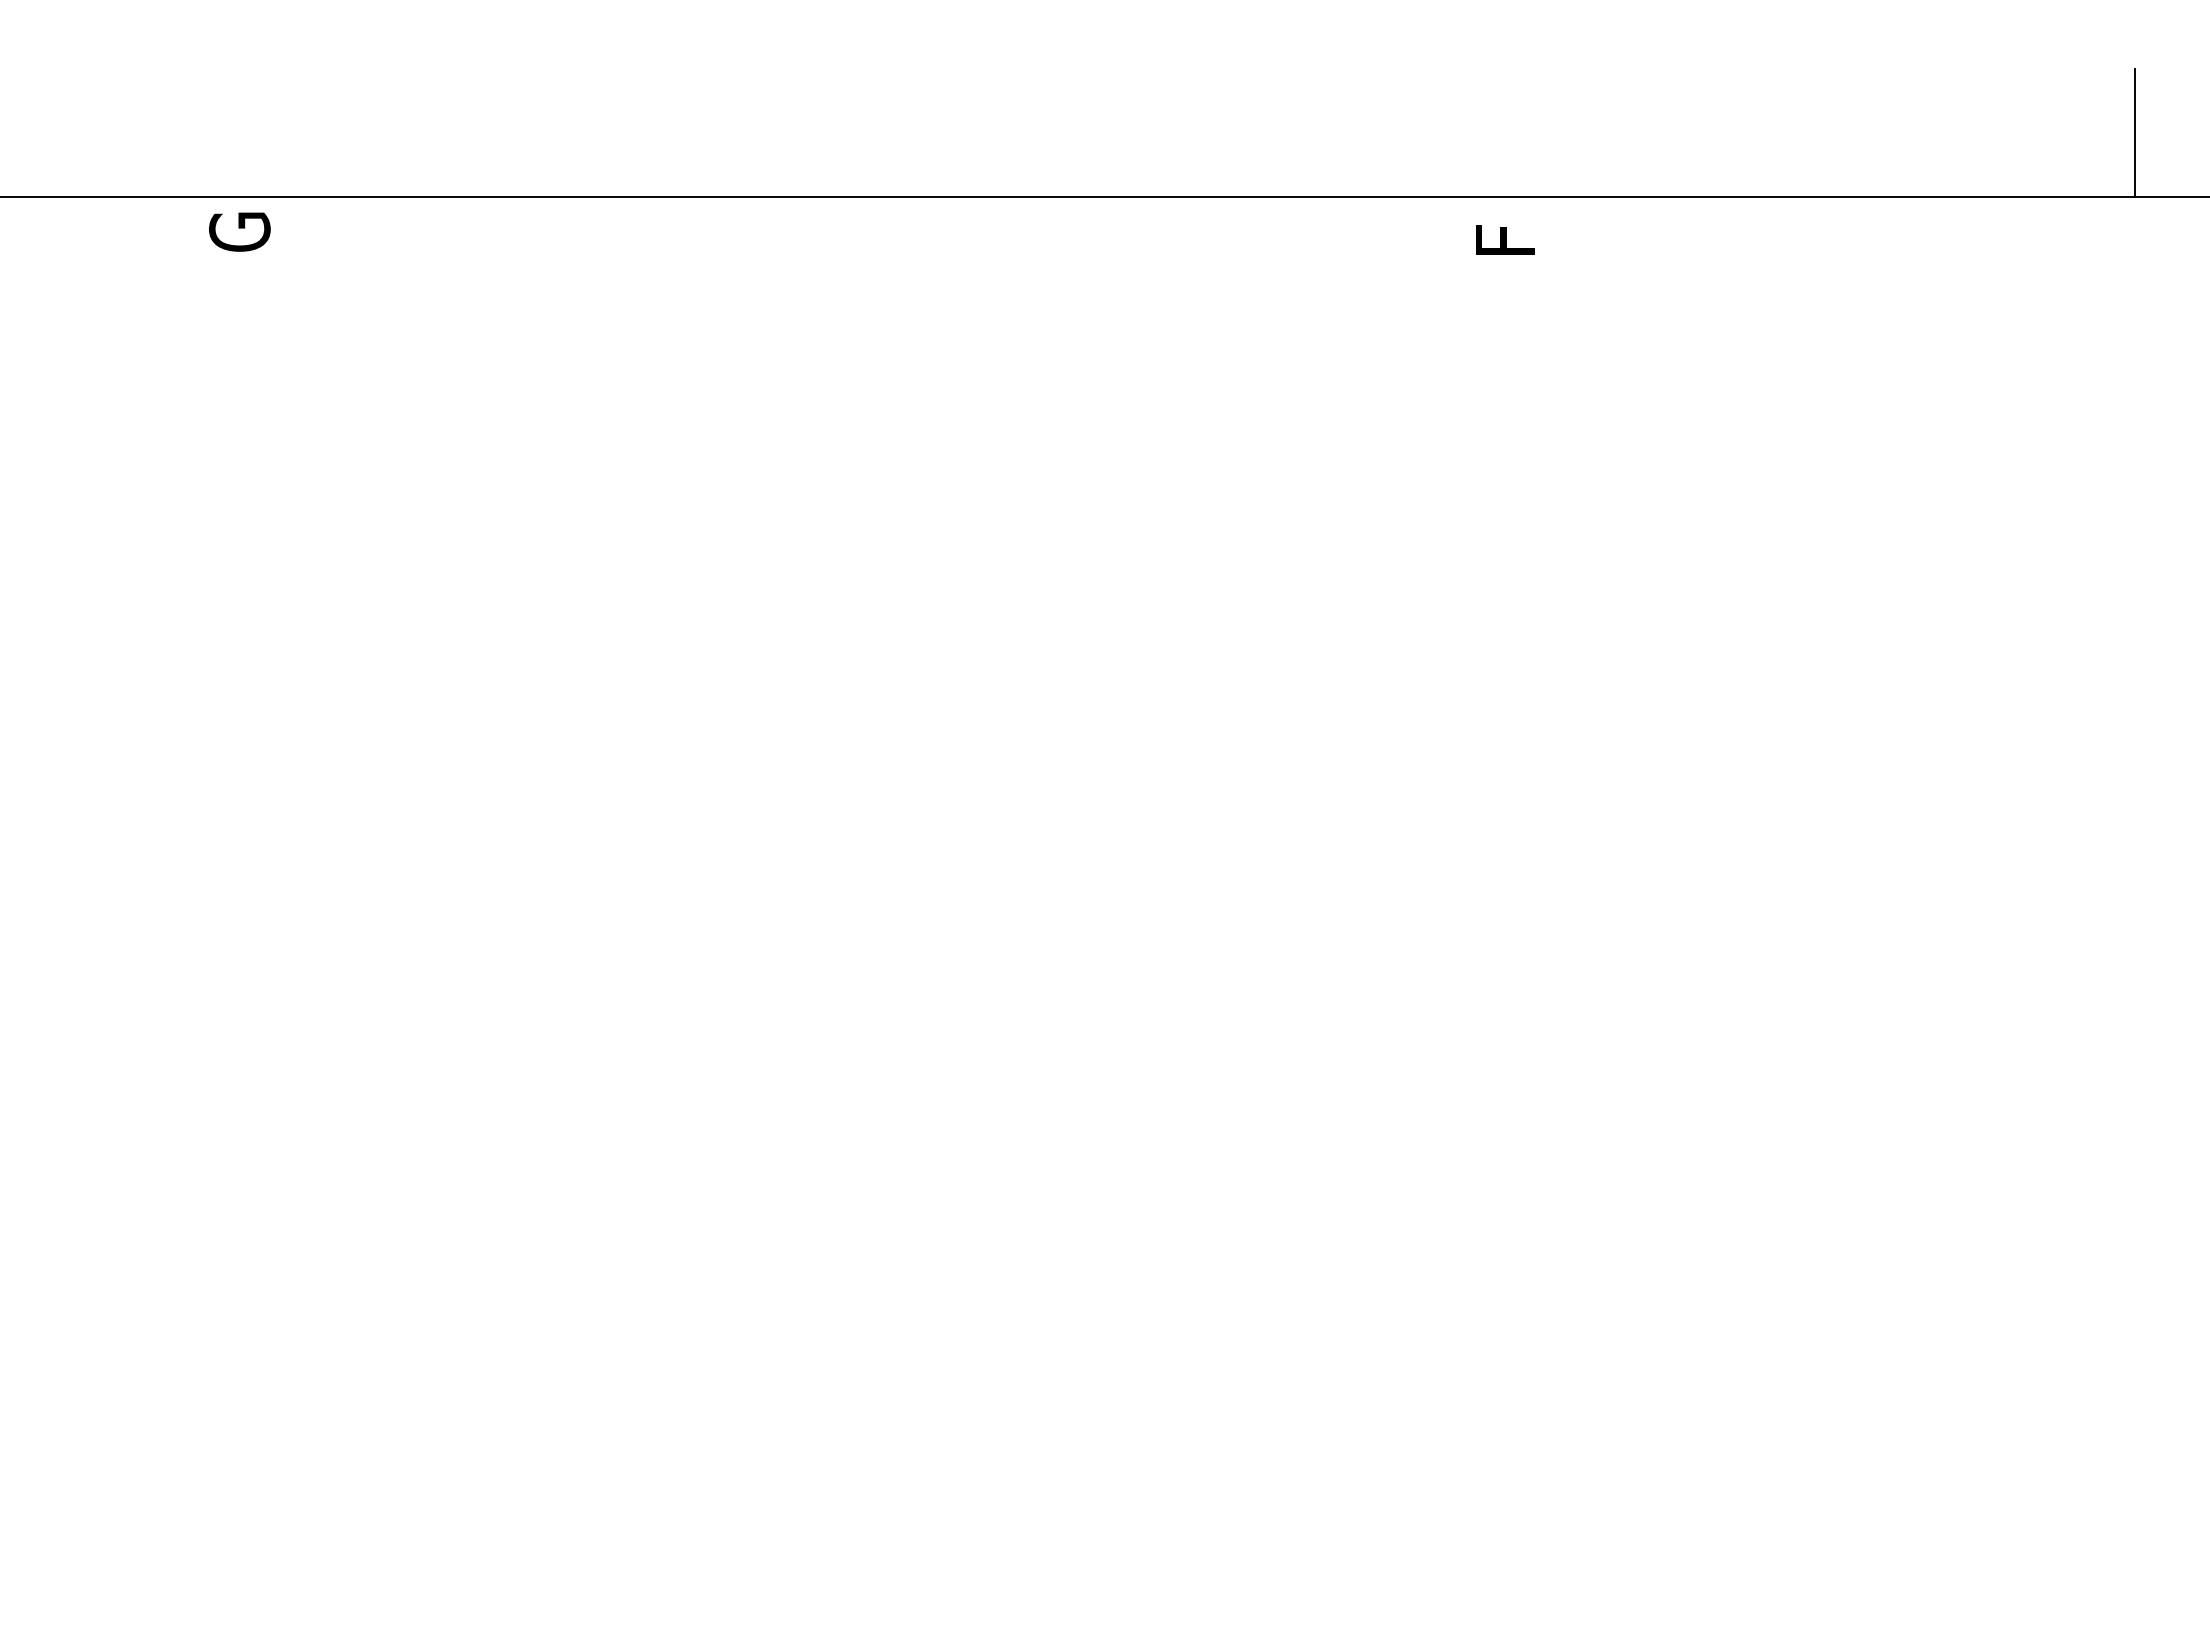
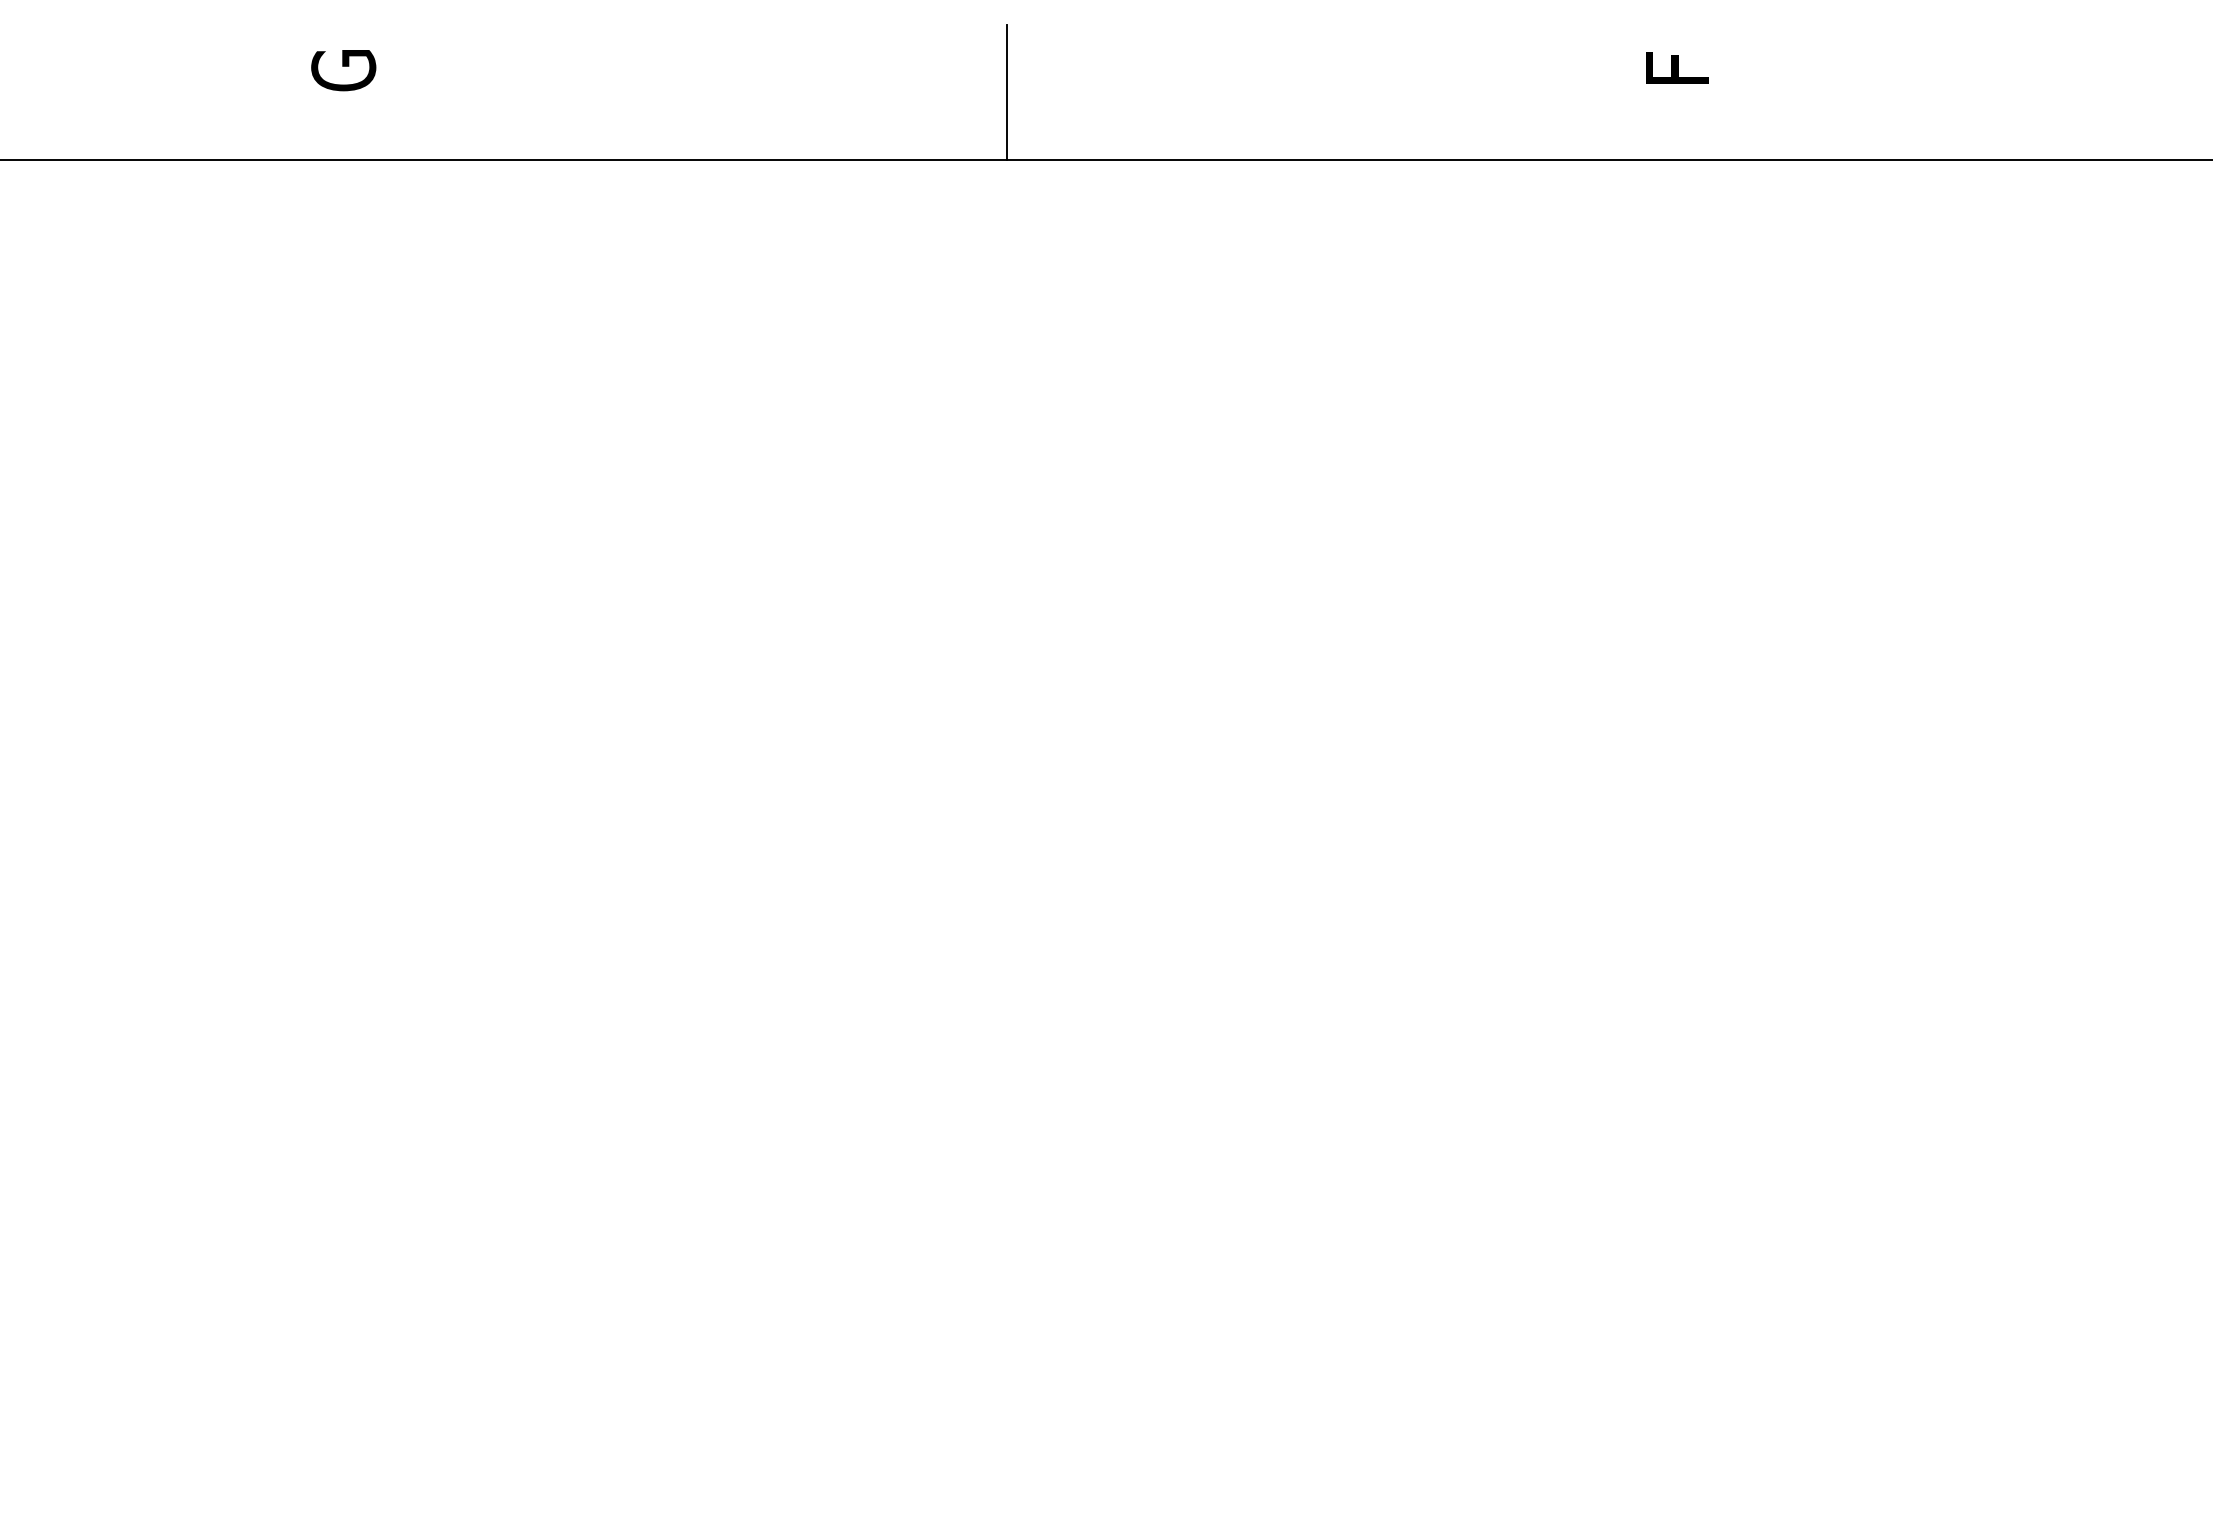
line: (869, 132) -> (1007, 91), added
text: (239, 231) -> (343, 69), moved
text: (1505, 239) -> (1677, 67), moved

